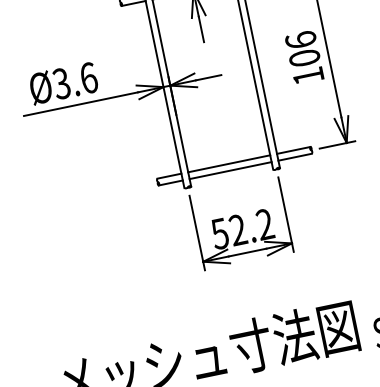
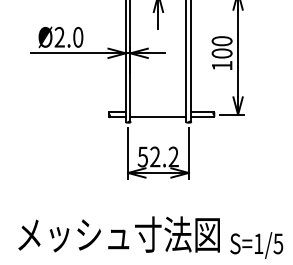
text: (300, 40) -> (221, 41), 106 -> 100
text: (74, 81) -> (68, 37), Ø3.6 -> Ø2.0
line: (229, 163) -> (158, 112), removed

